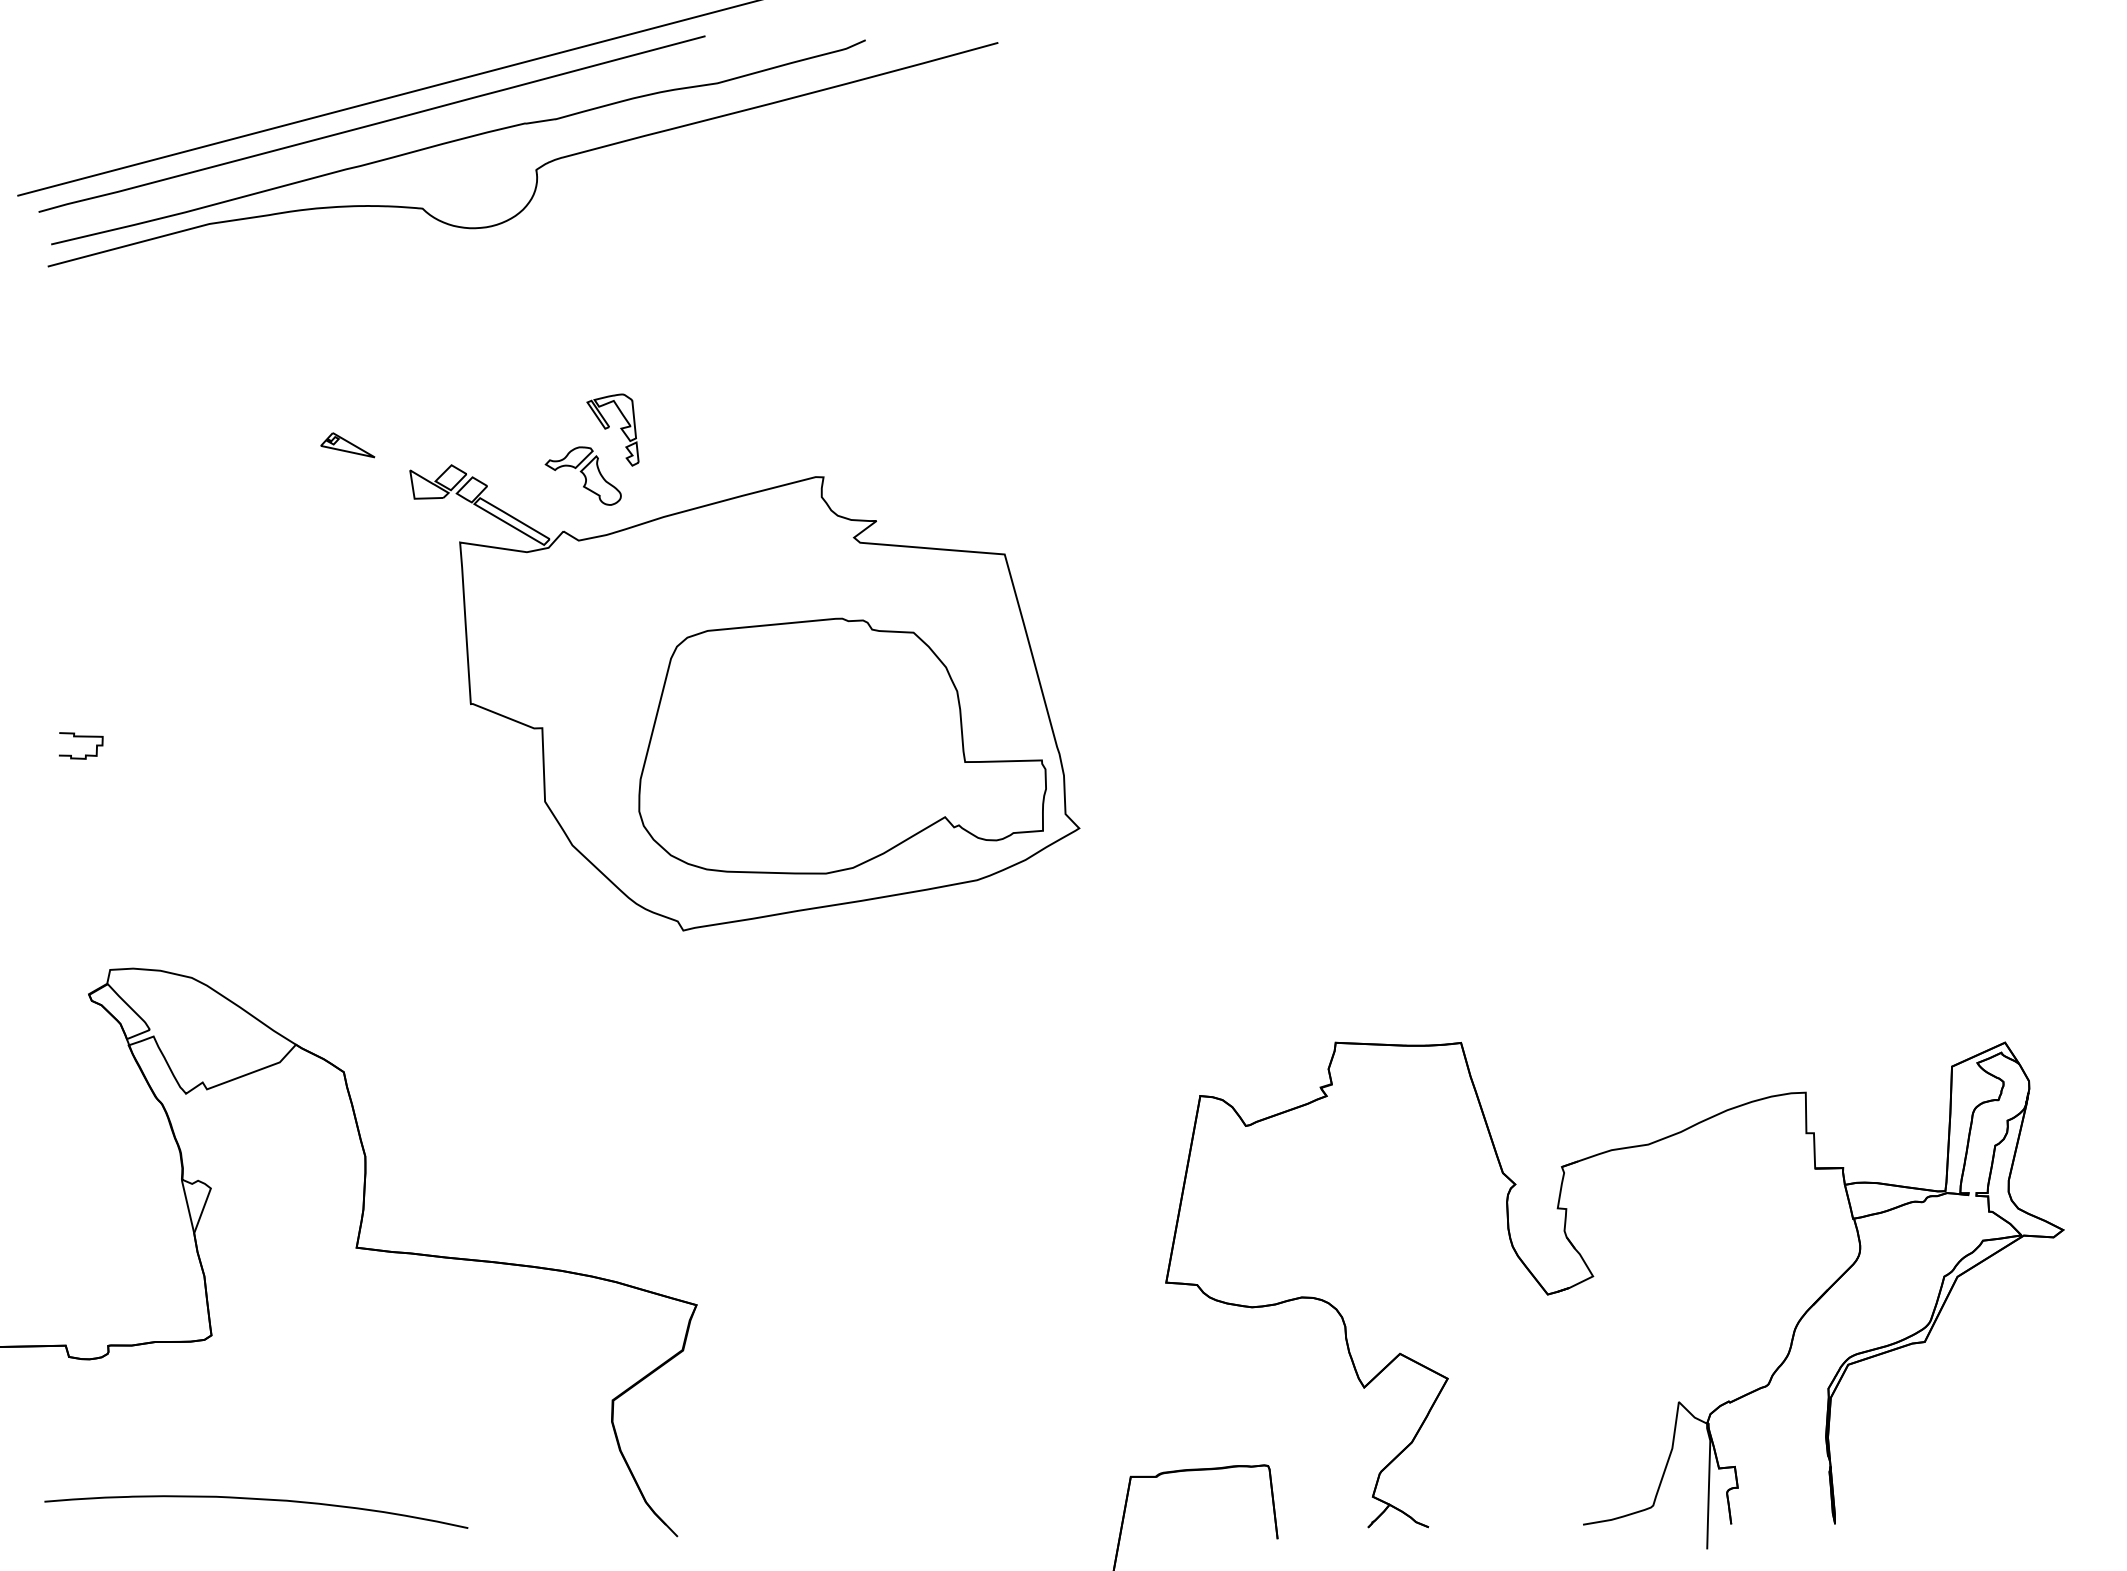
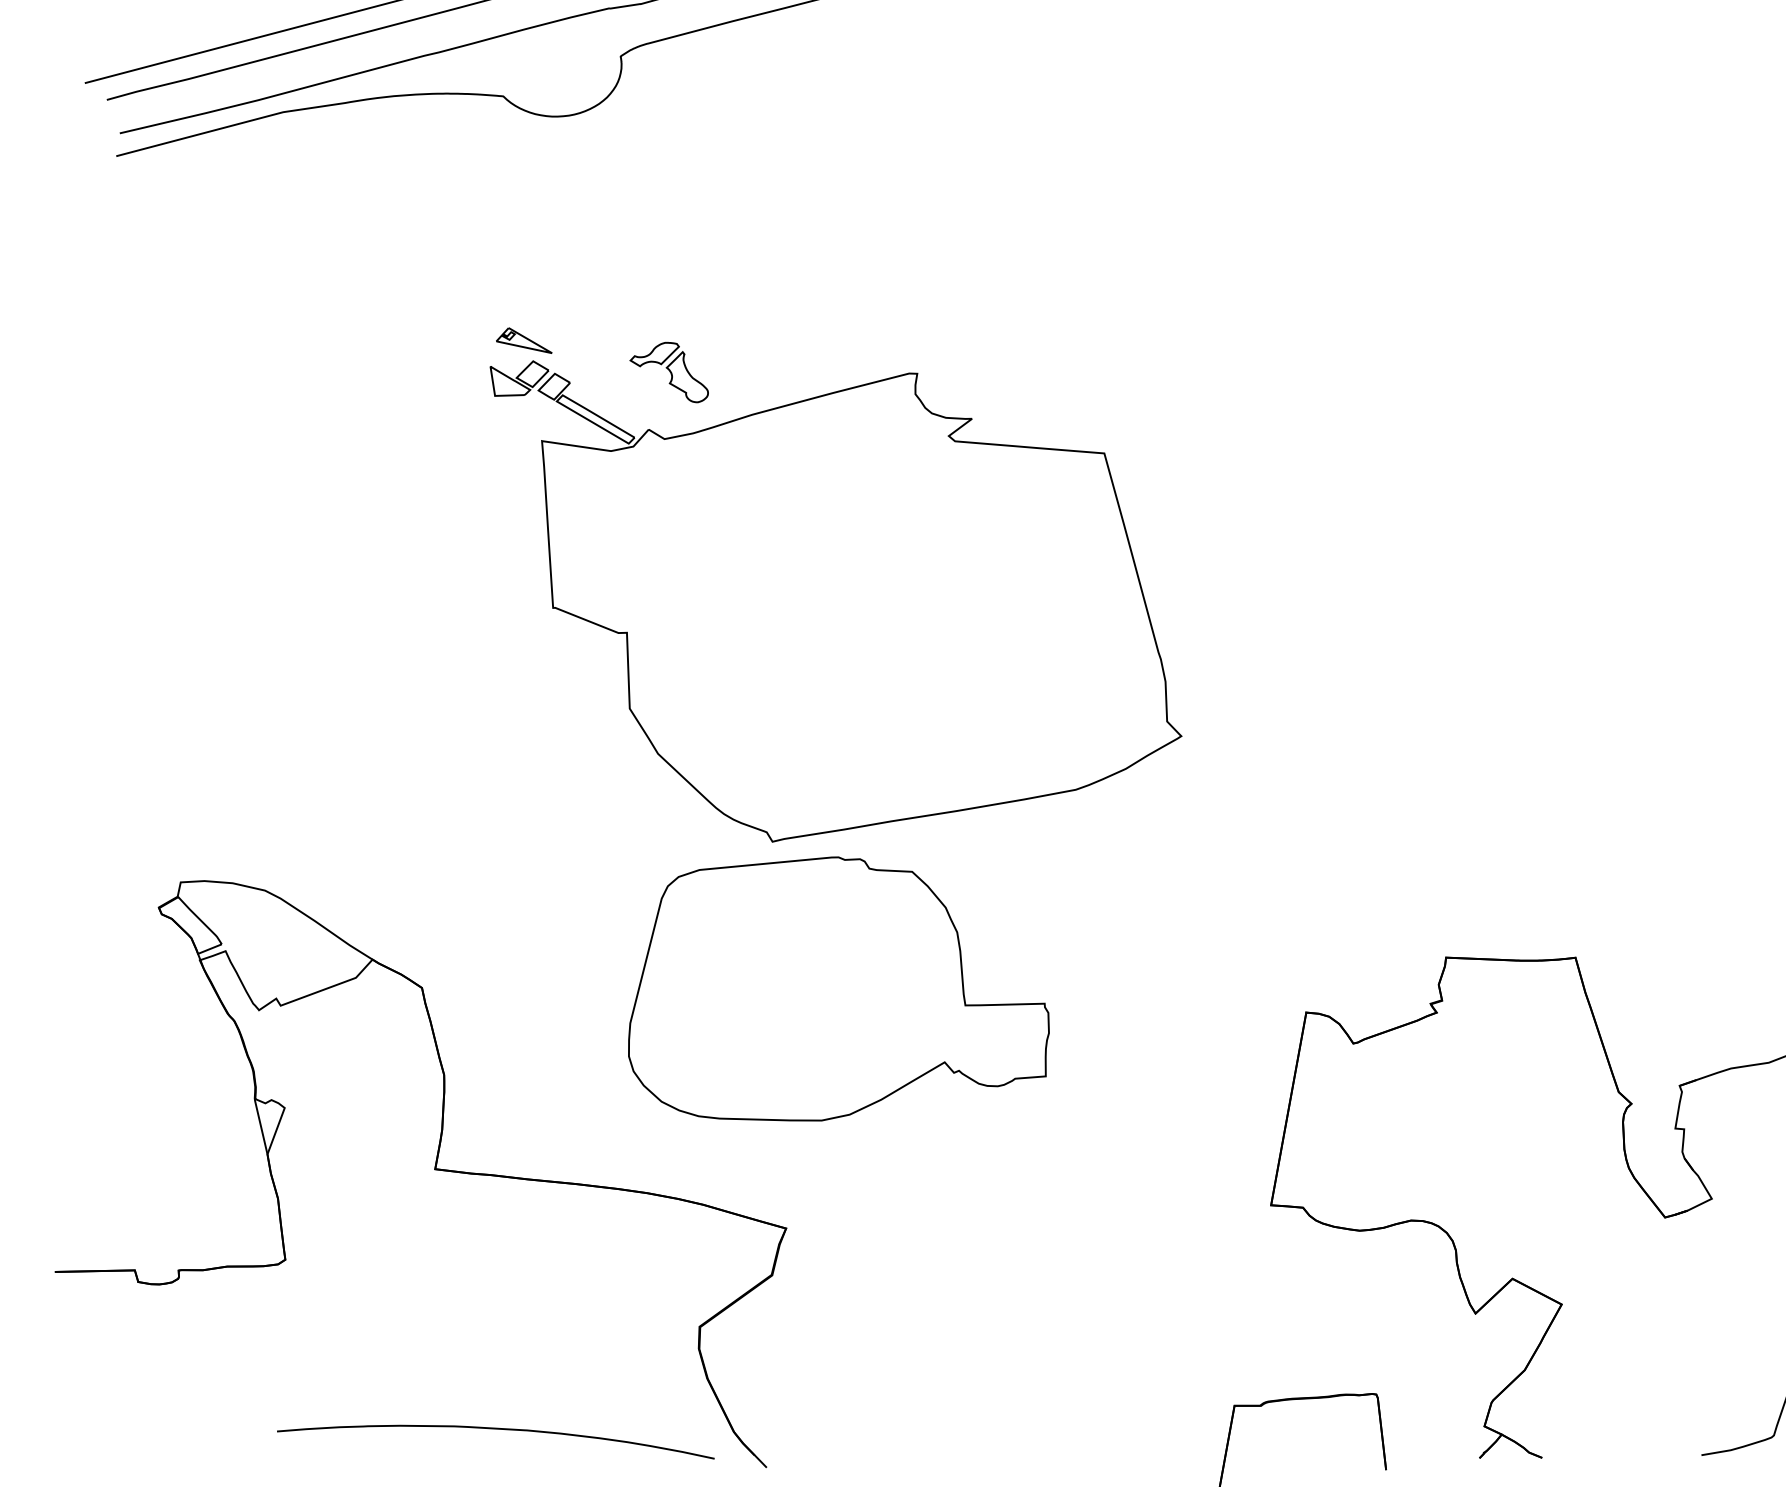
part: (612, 429) -> (699, 324), removed
part: (347, 445) -> (523, 340), moved
curve: (81, 737) -> (151, 642), removed
part: (842, 745) -> (838, 988), moved
curve: (260, 1500) -> (500, 1430), moved

